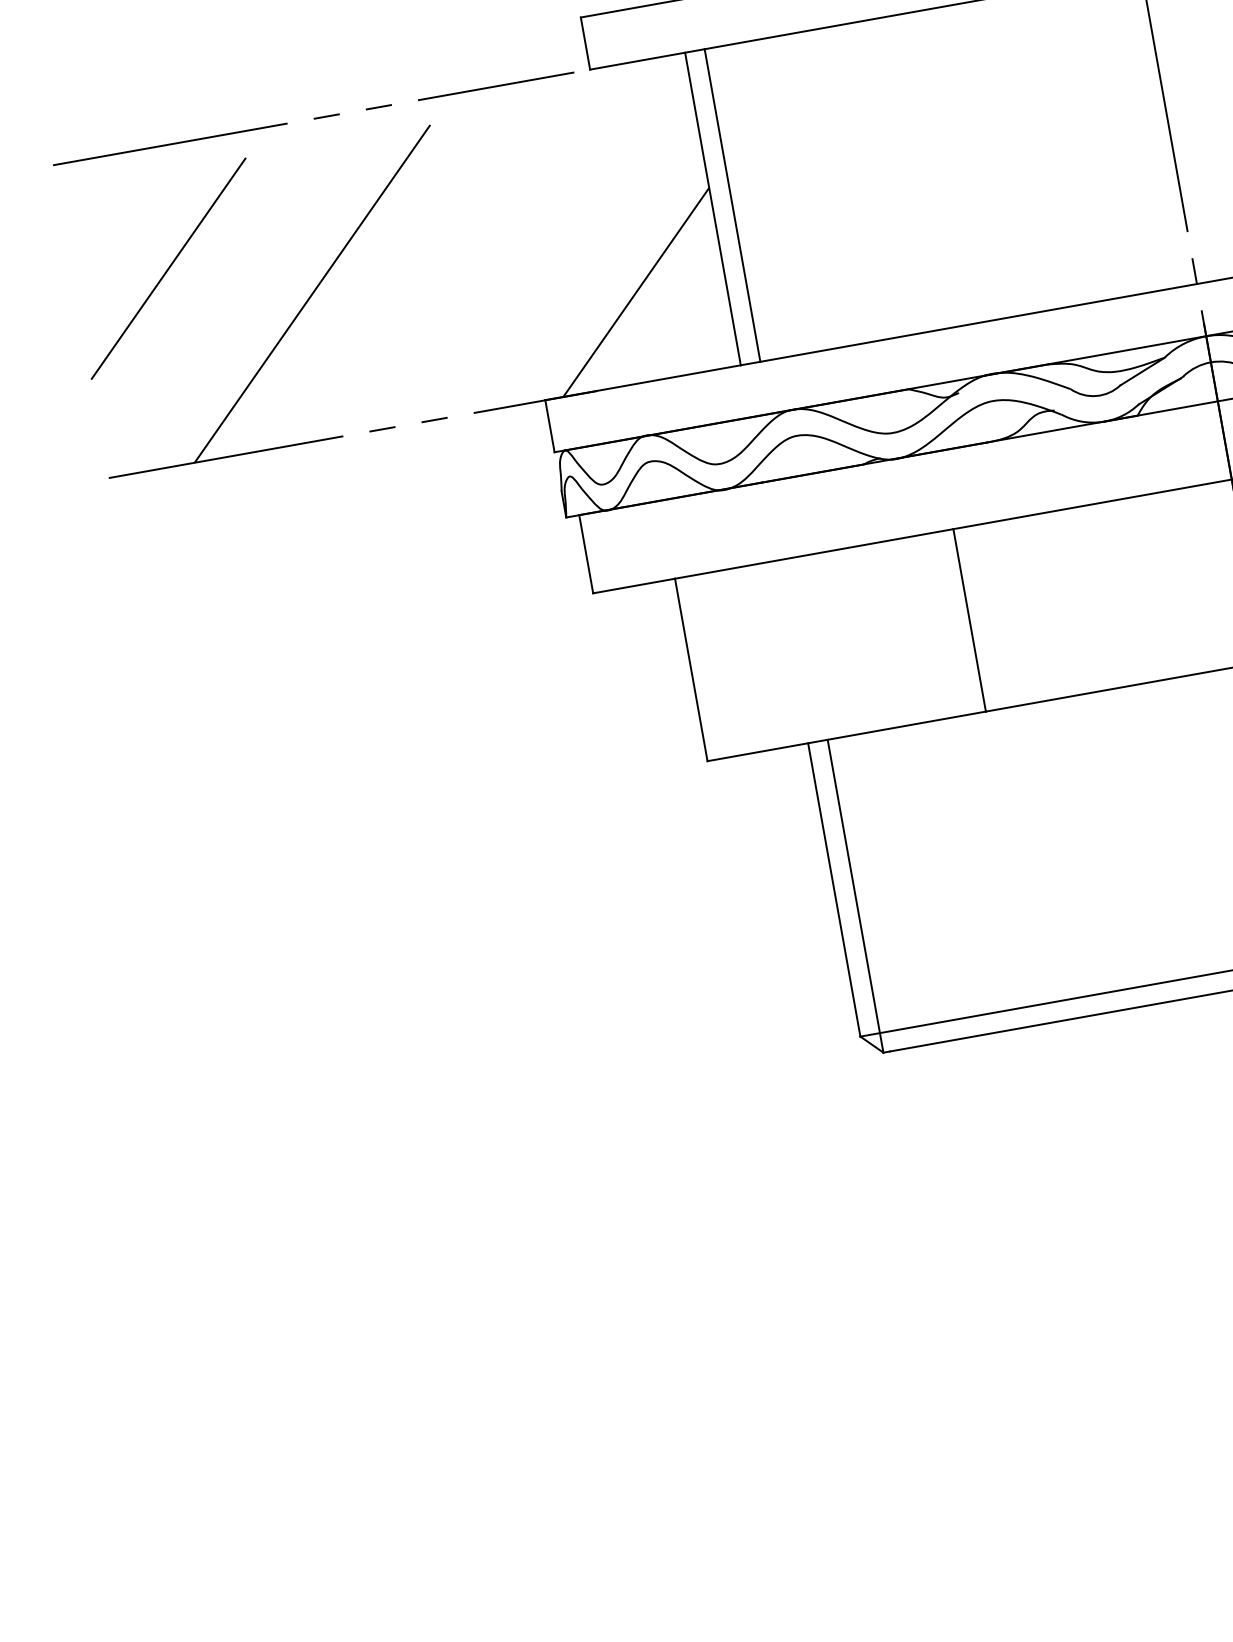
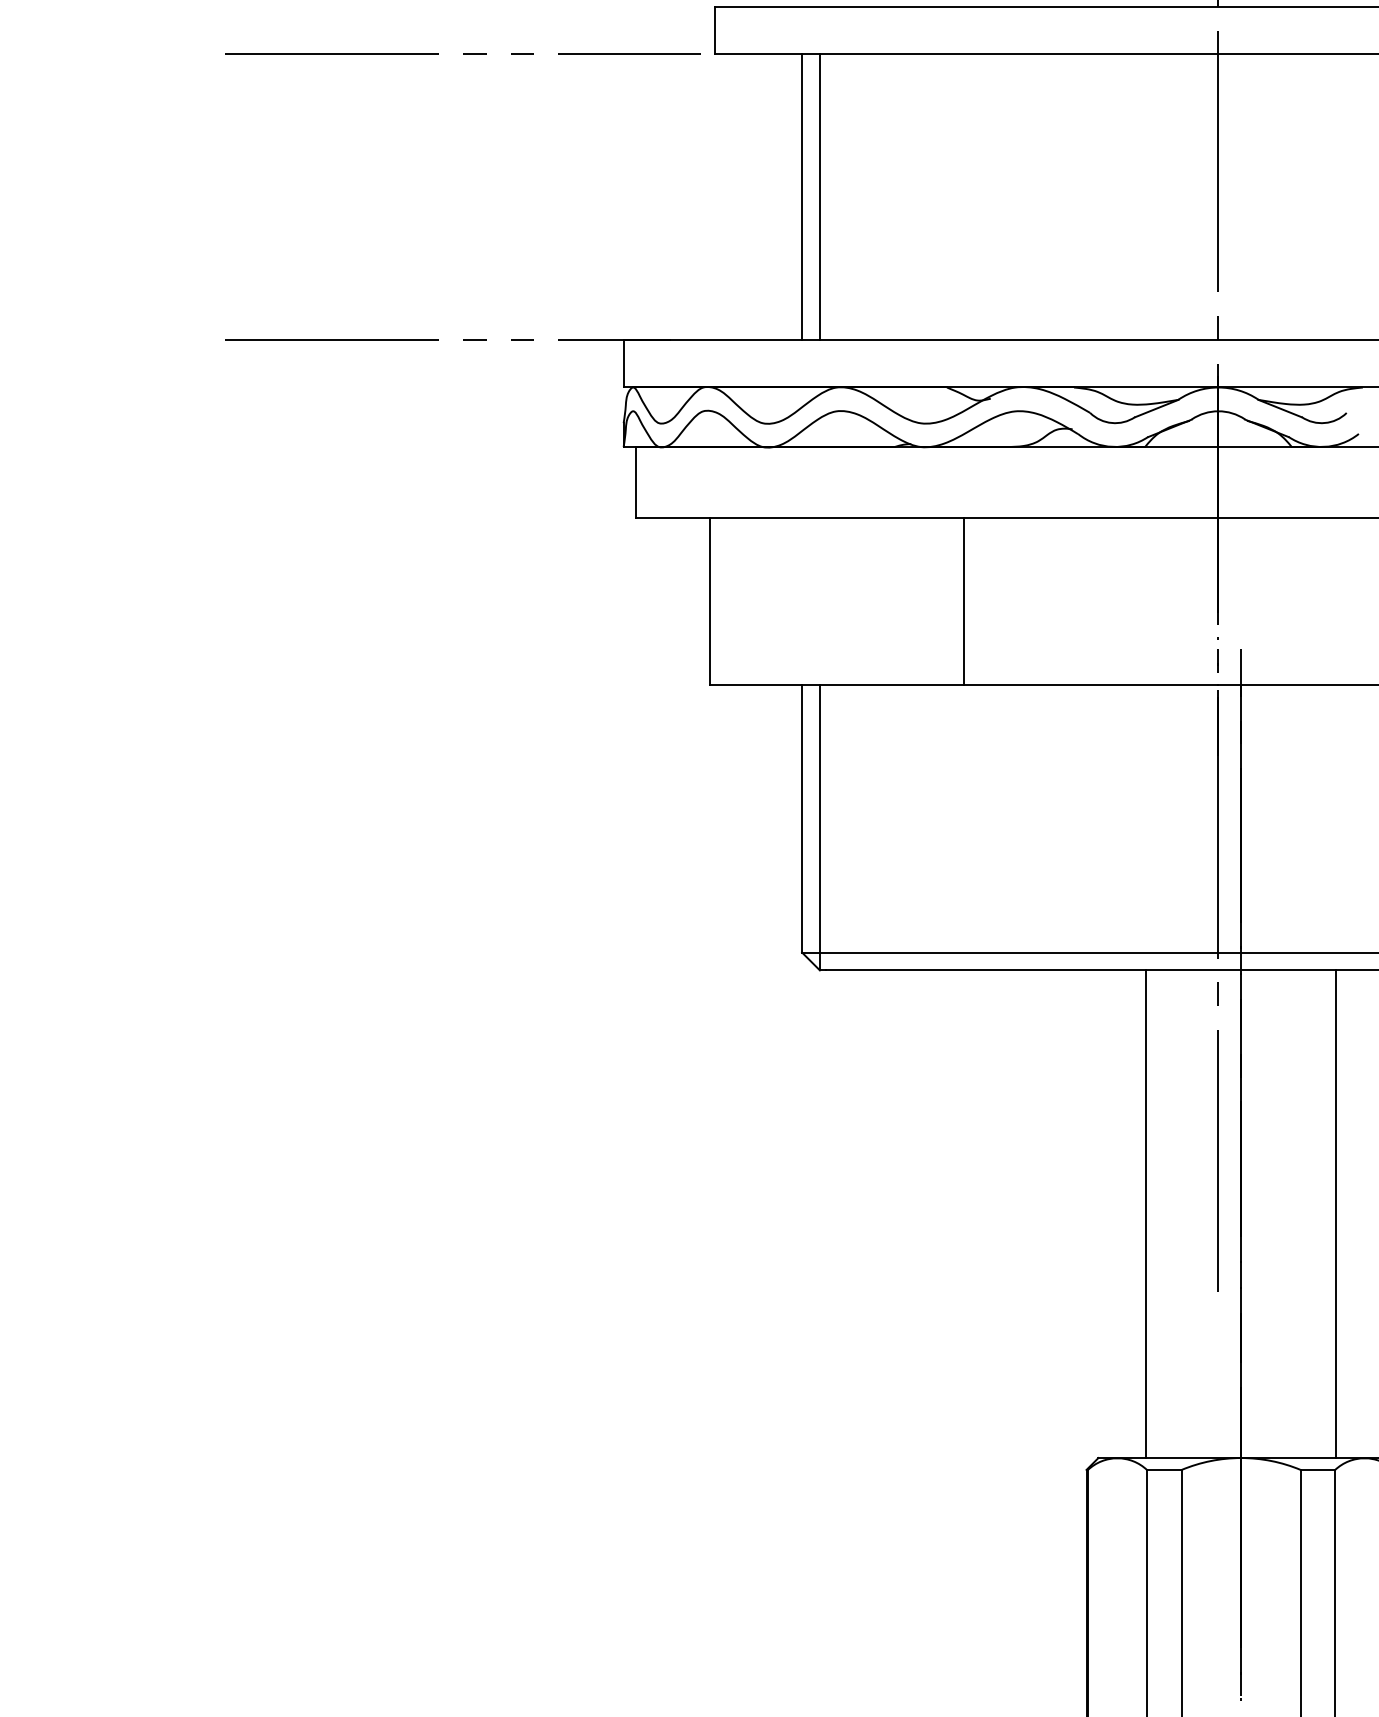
hatch: (399, 277) -> (513, 208), removed

